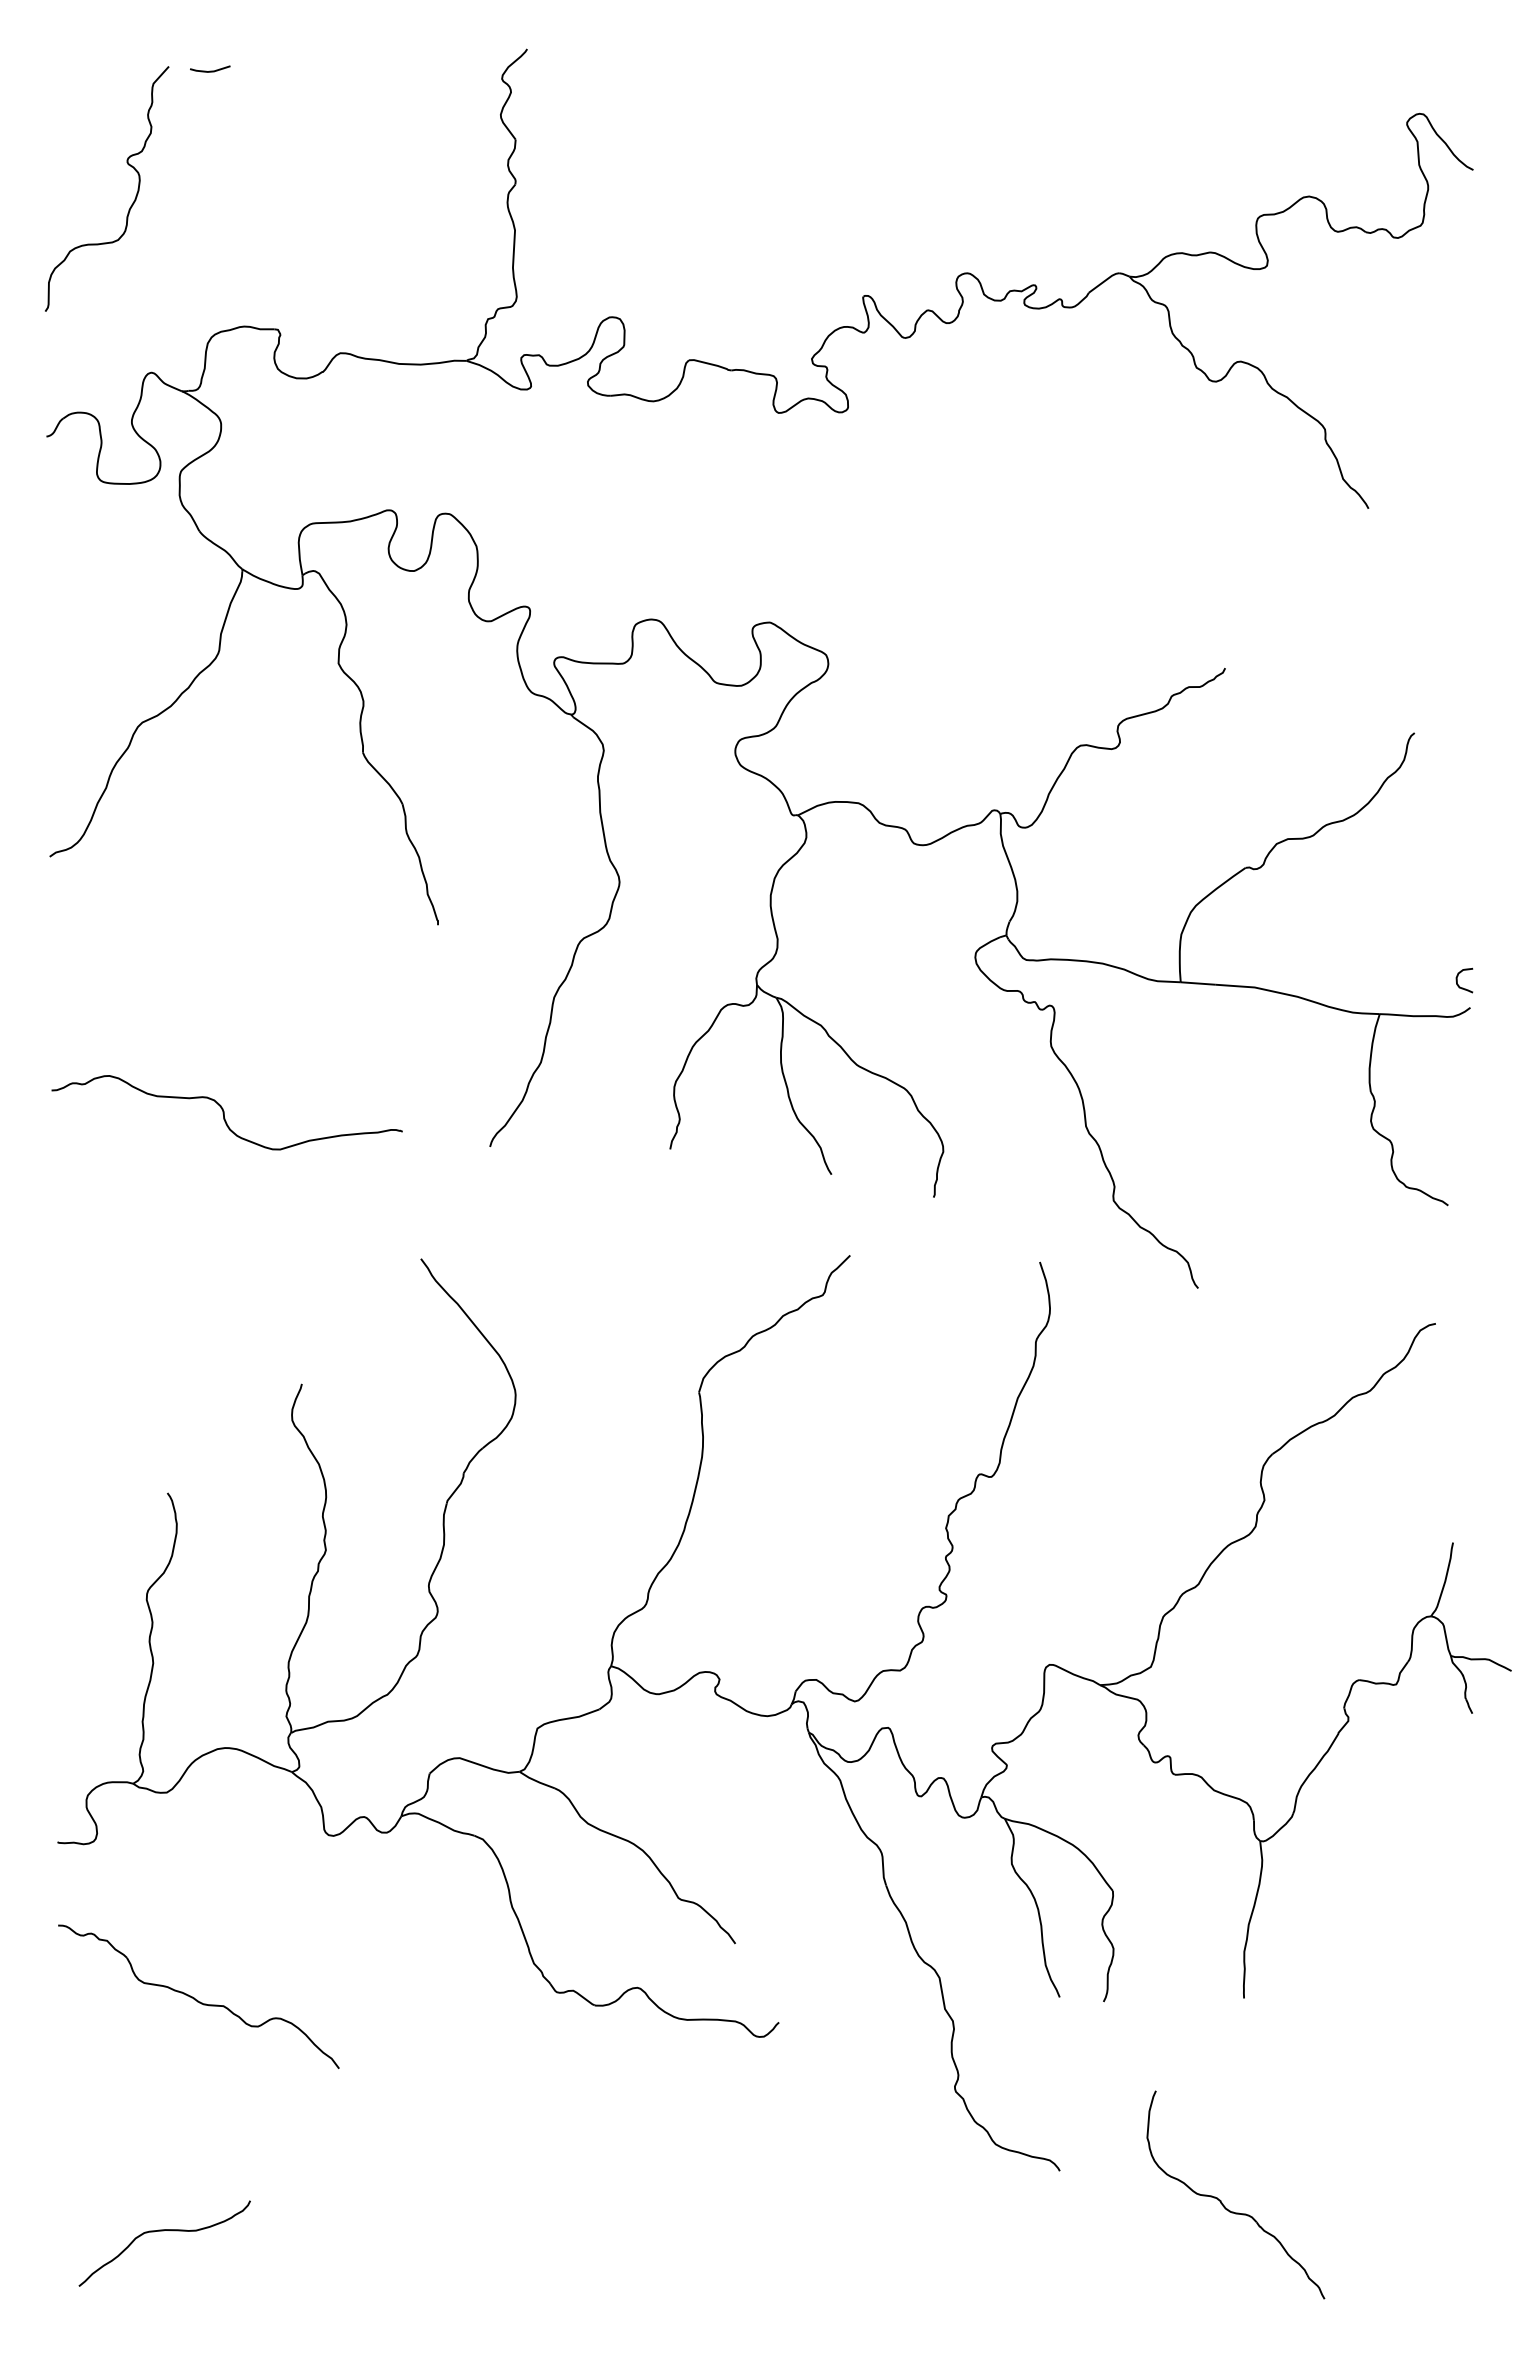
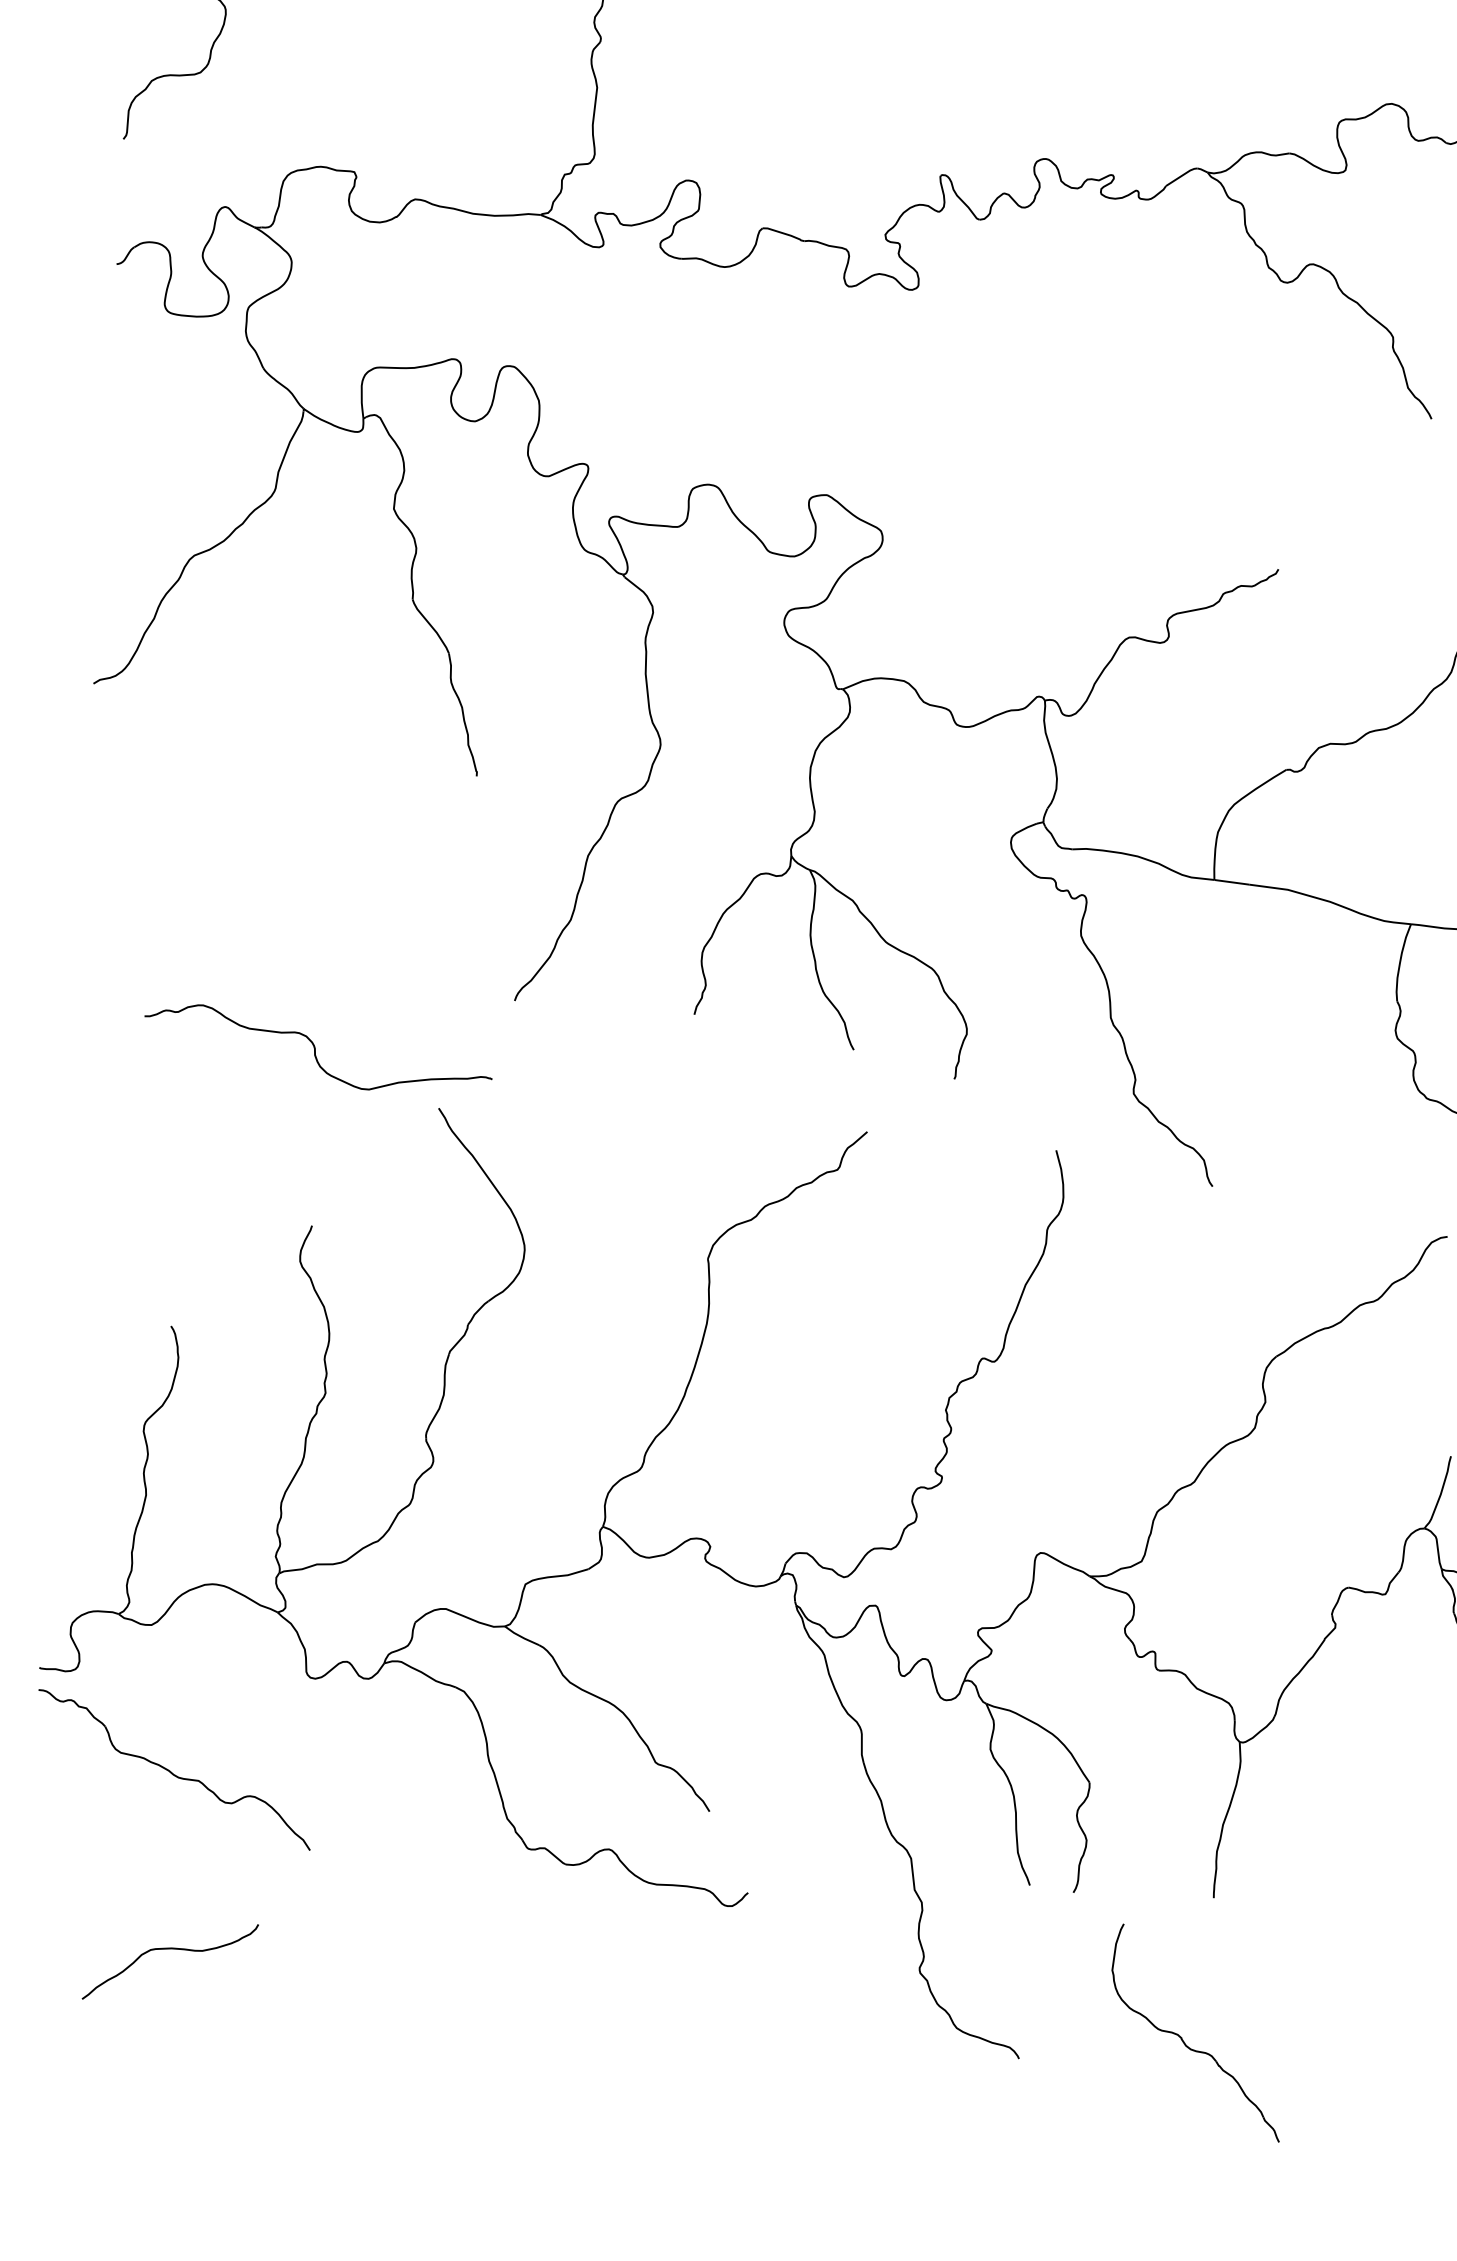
curve: (224, 1112) -> (315, 1049), moved
part: (198, 1996) -> (174, 1769), moved
part: (1221, 2200) -> (1182, 2037), moved
curve: (163, 2231) -> (169, 1949), moved

